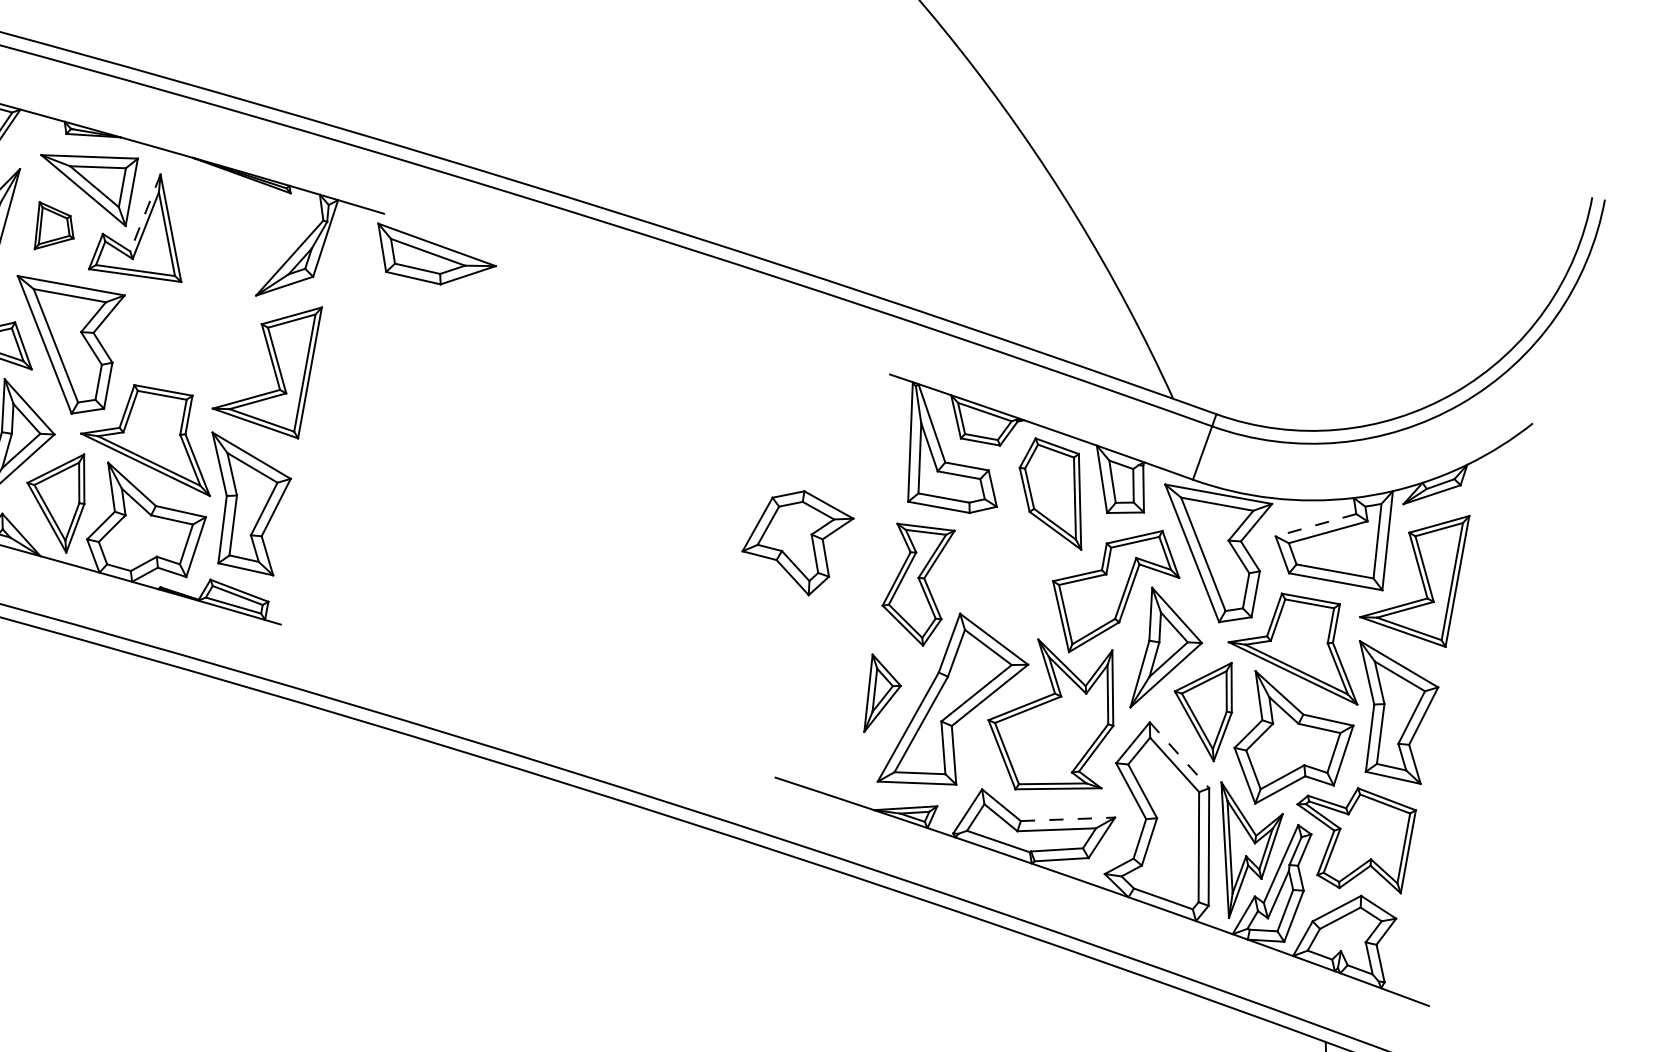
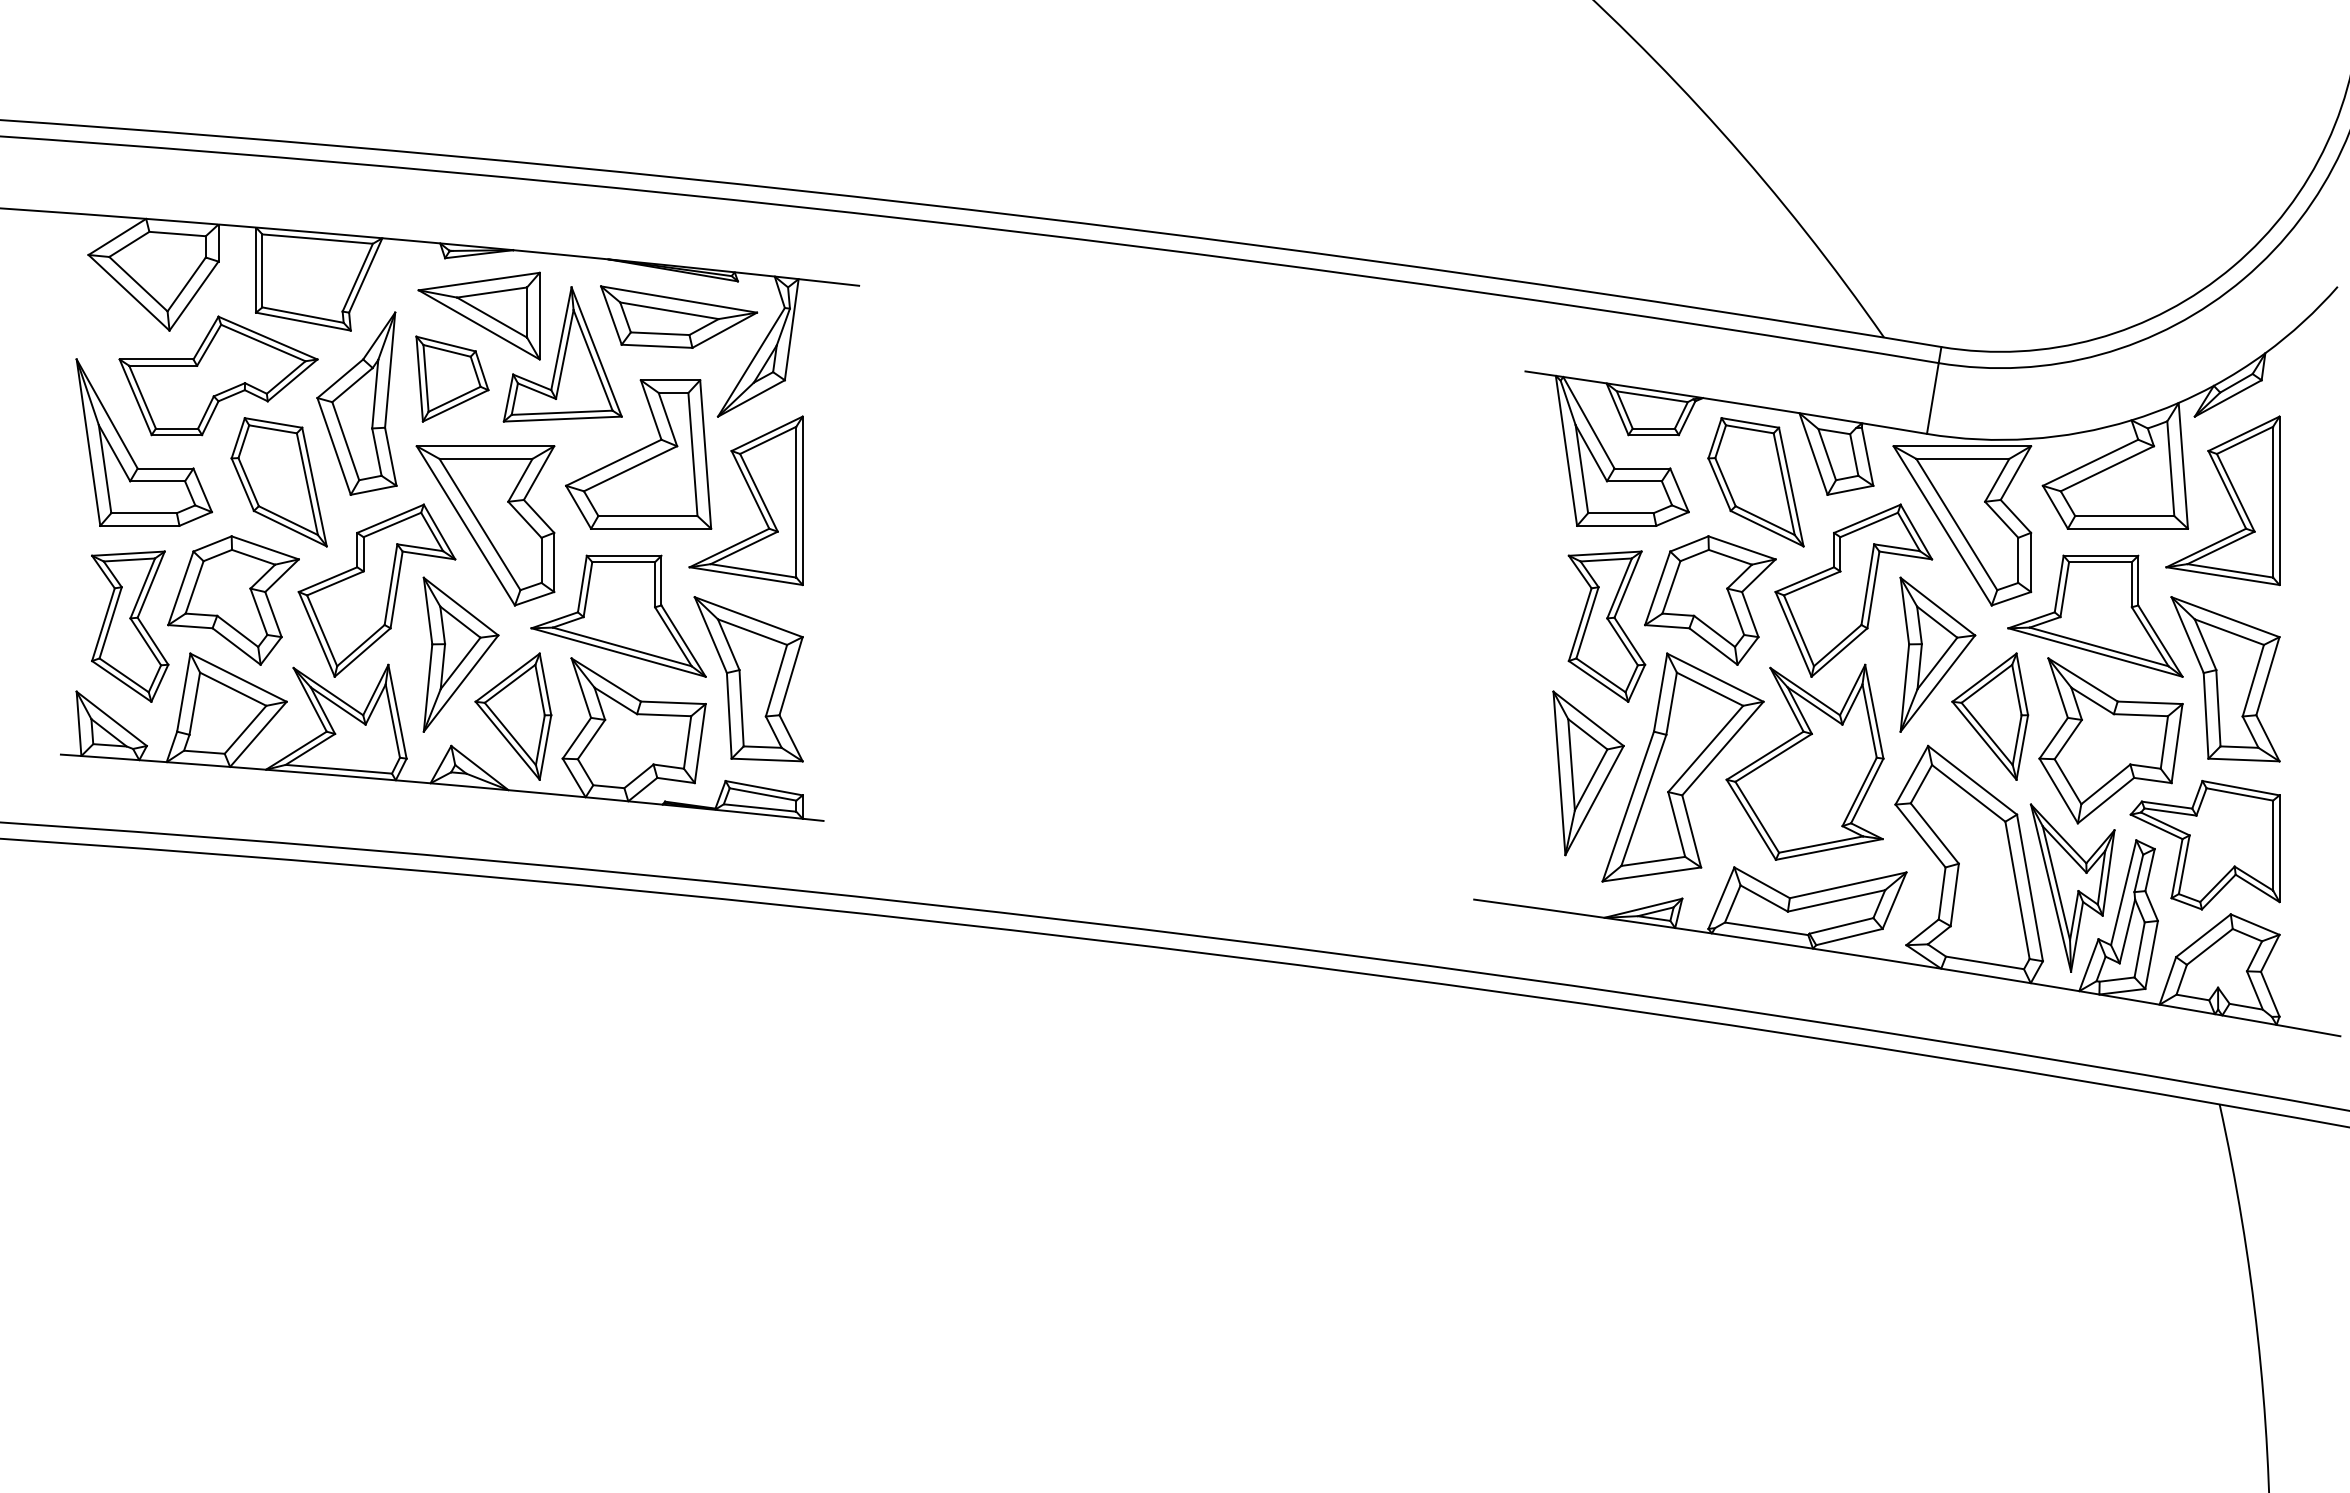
line: (145, 213) -> (561, 339), dashed -> solid
part: (55, 228) -> (452, 378), size x1.43
part: (435, 258) -> (679, 316), moved
part: (188, 313) -> (638, 454), added
line: (1316, 525) -> (2090, 462), dashed -> solid
part: (796, 541) -> (1710, 600), moved
part: (882, 695) -> (1588, 773), size x1.67
line: (1179, 755) -> (1972, 780), dashed -> solid
line: (1068, 819) -> (1848, 885), dashed -> solid

